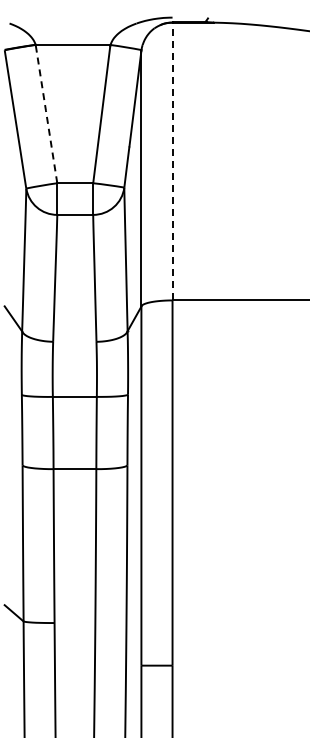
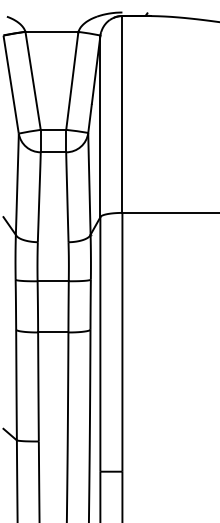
line: (46, 113) -> (33, 80), dashed -> solid
line: (172, 161) -> (122, 114), dashed -> solid

